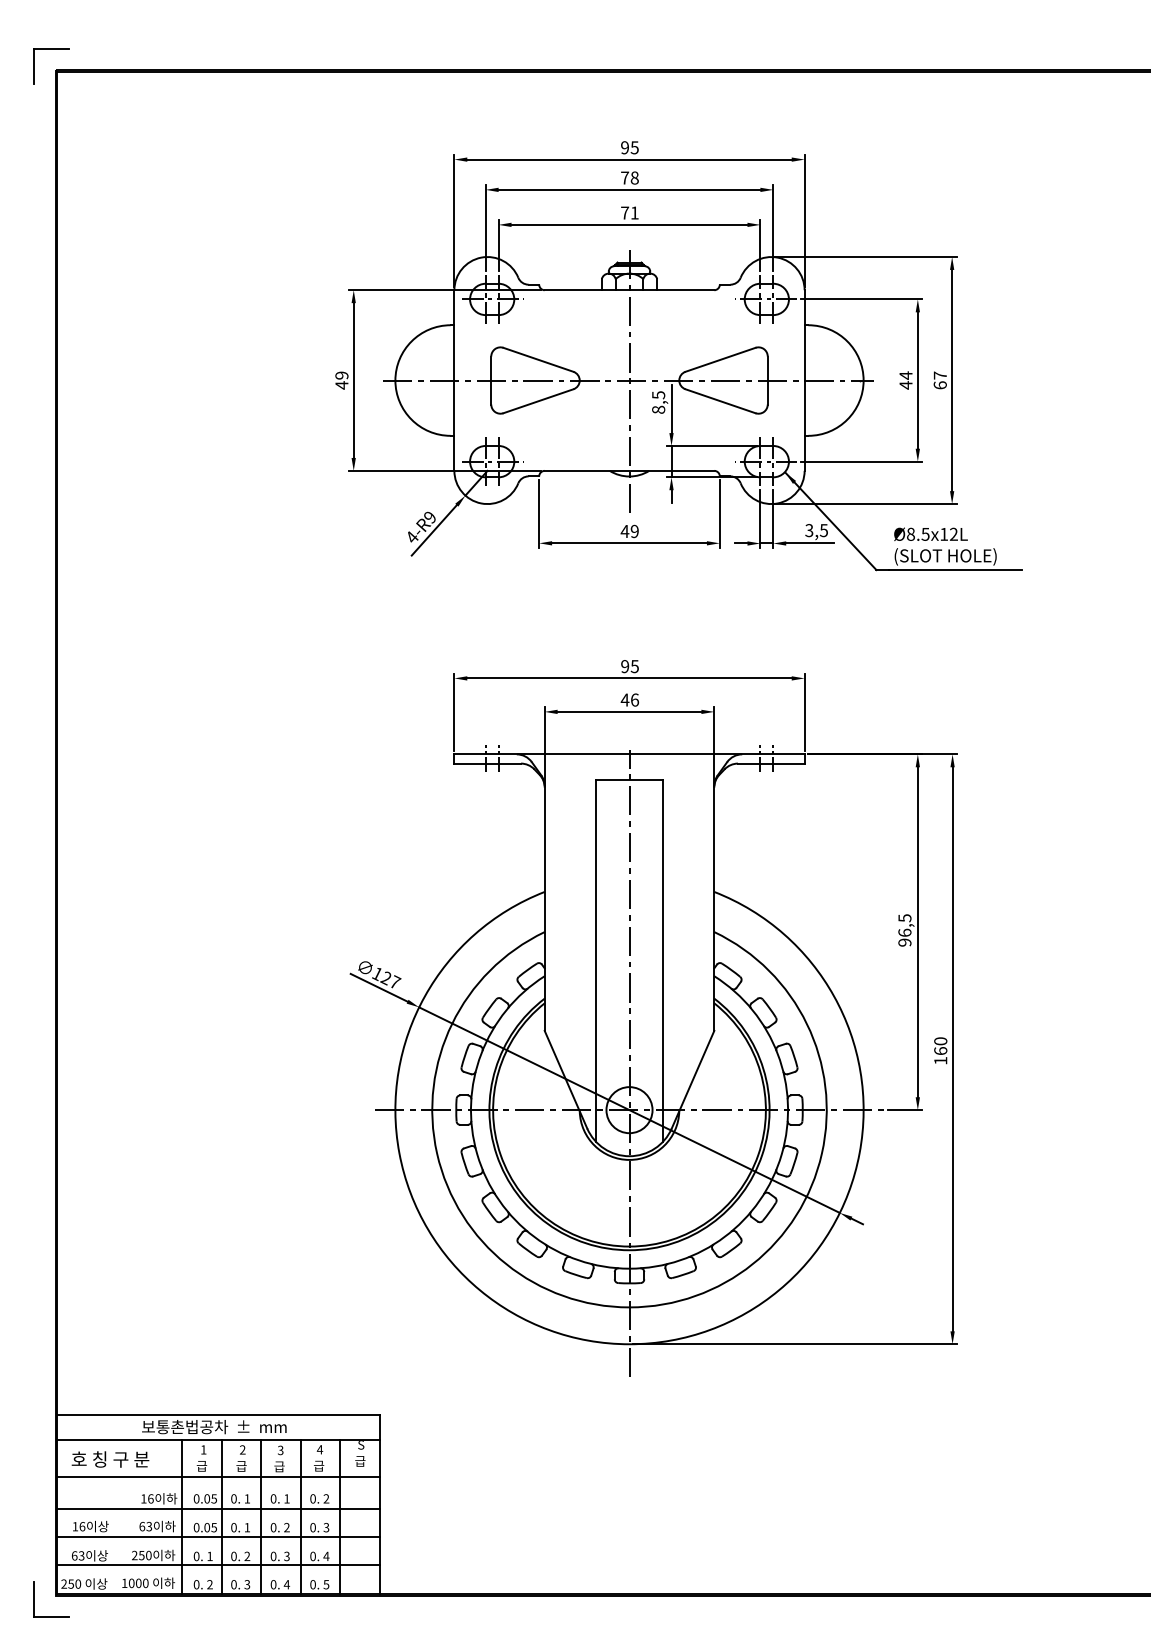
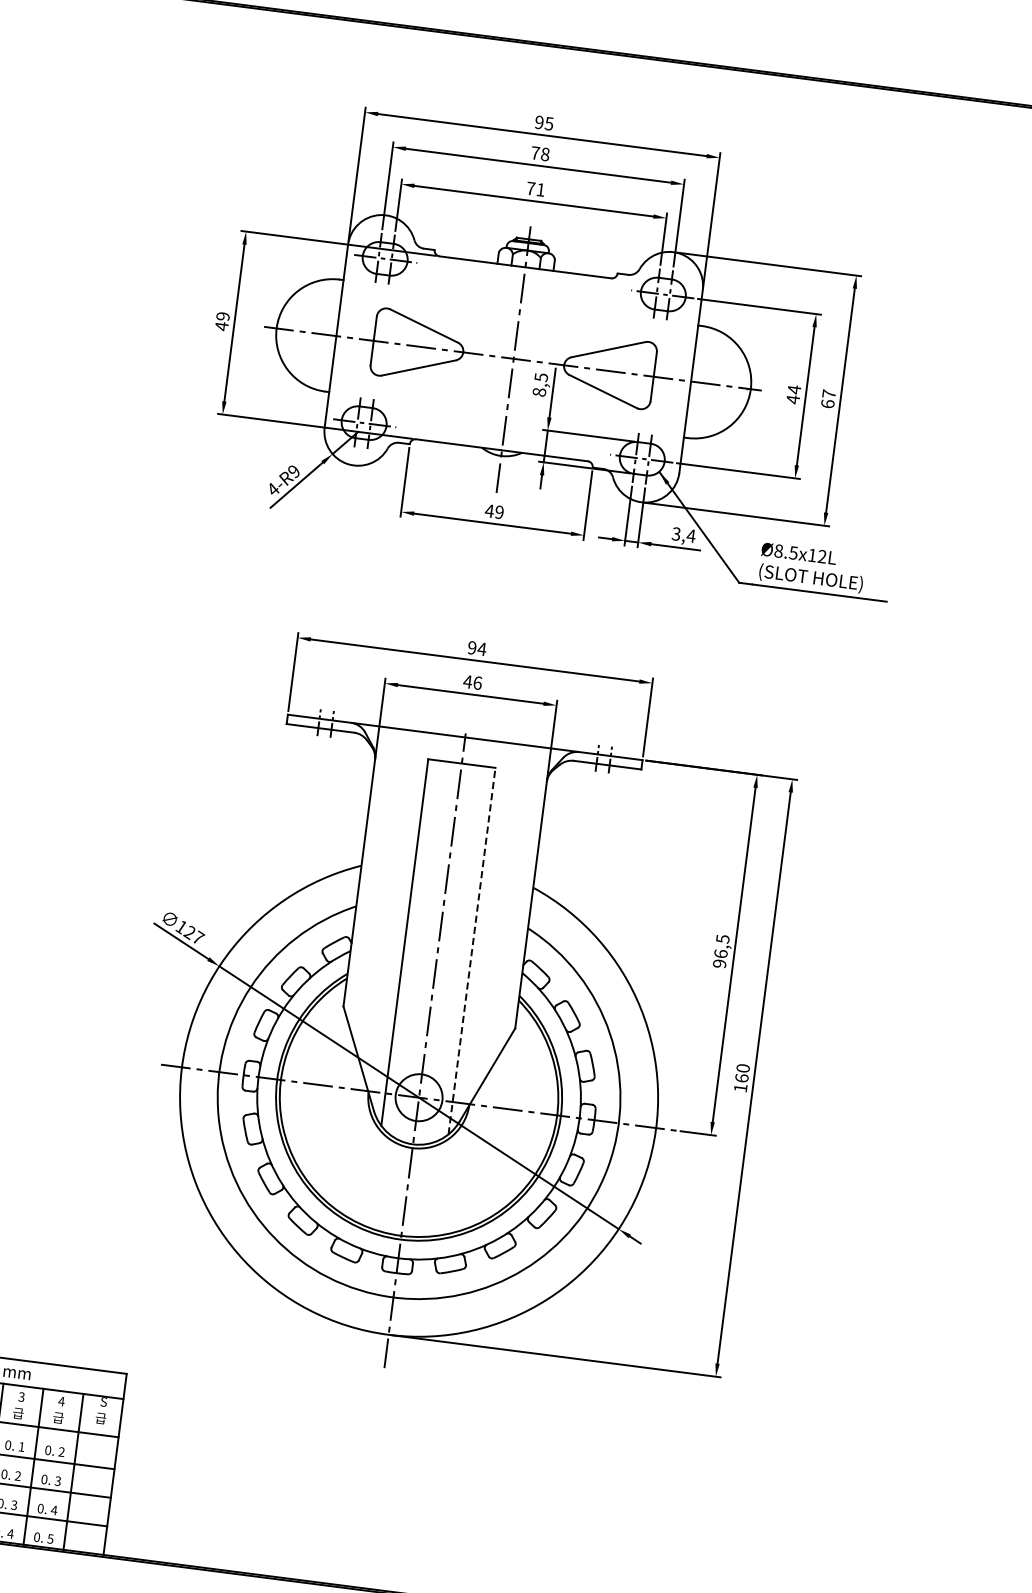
text: (823, 530) -> (690, 535), 3,5 -> 3,4
text: (634, 666) -> (481, 649), 95 -> 94
line: (662, 961) -> (471, 951), solid -> dashed

